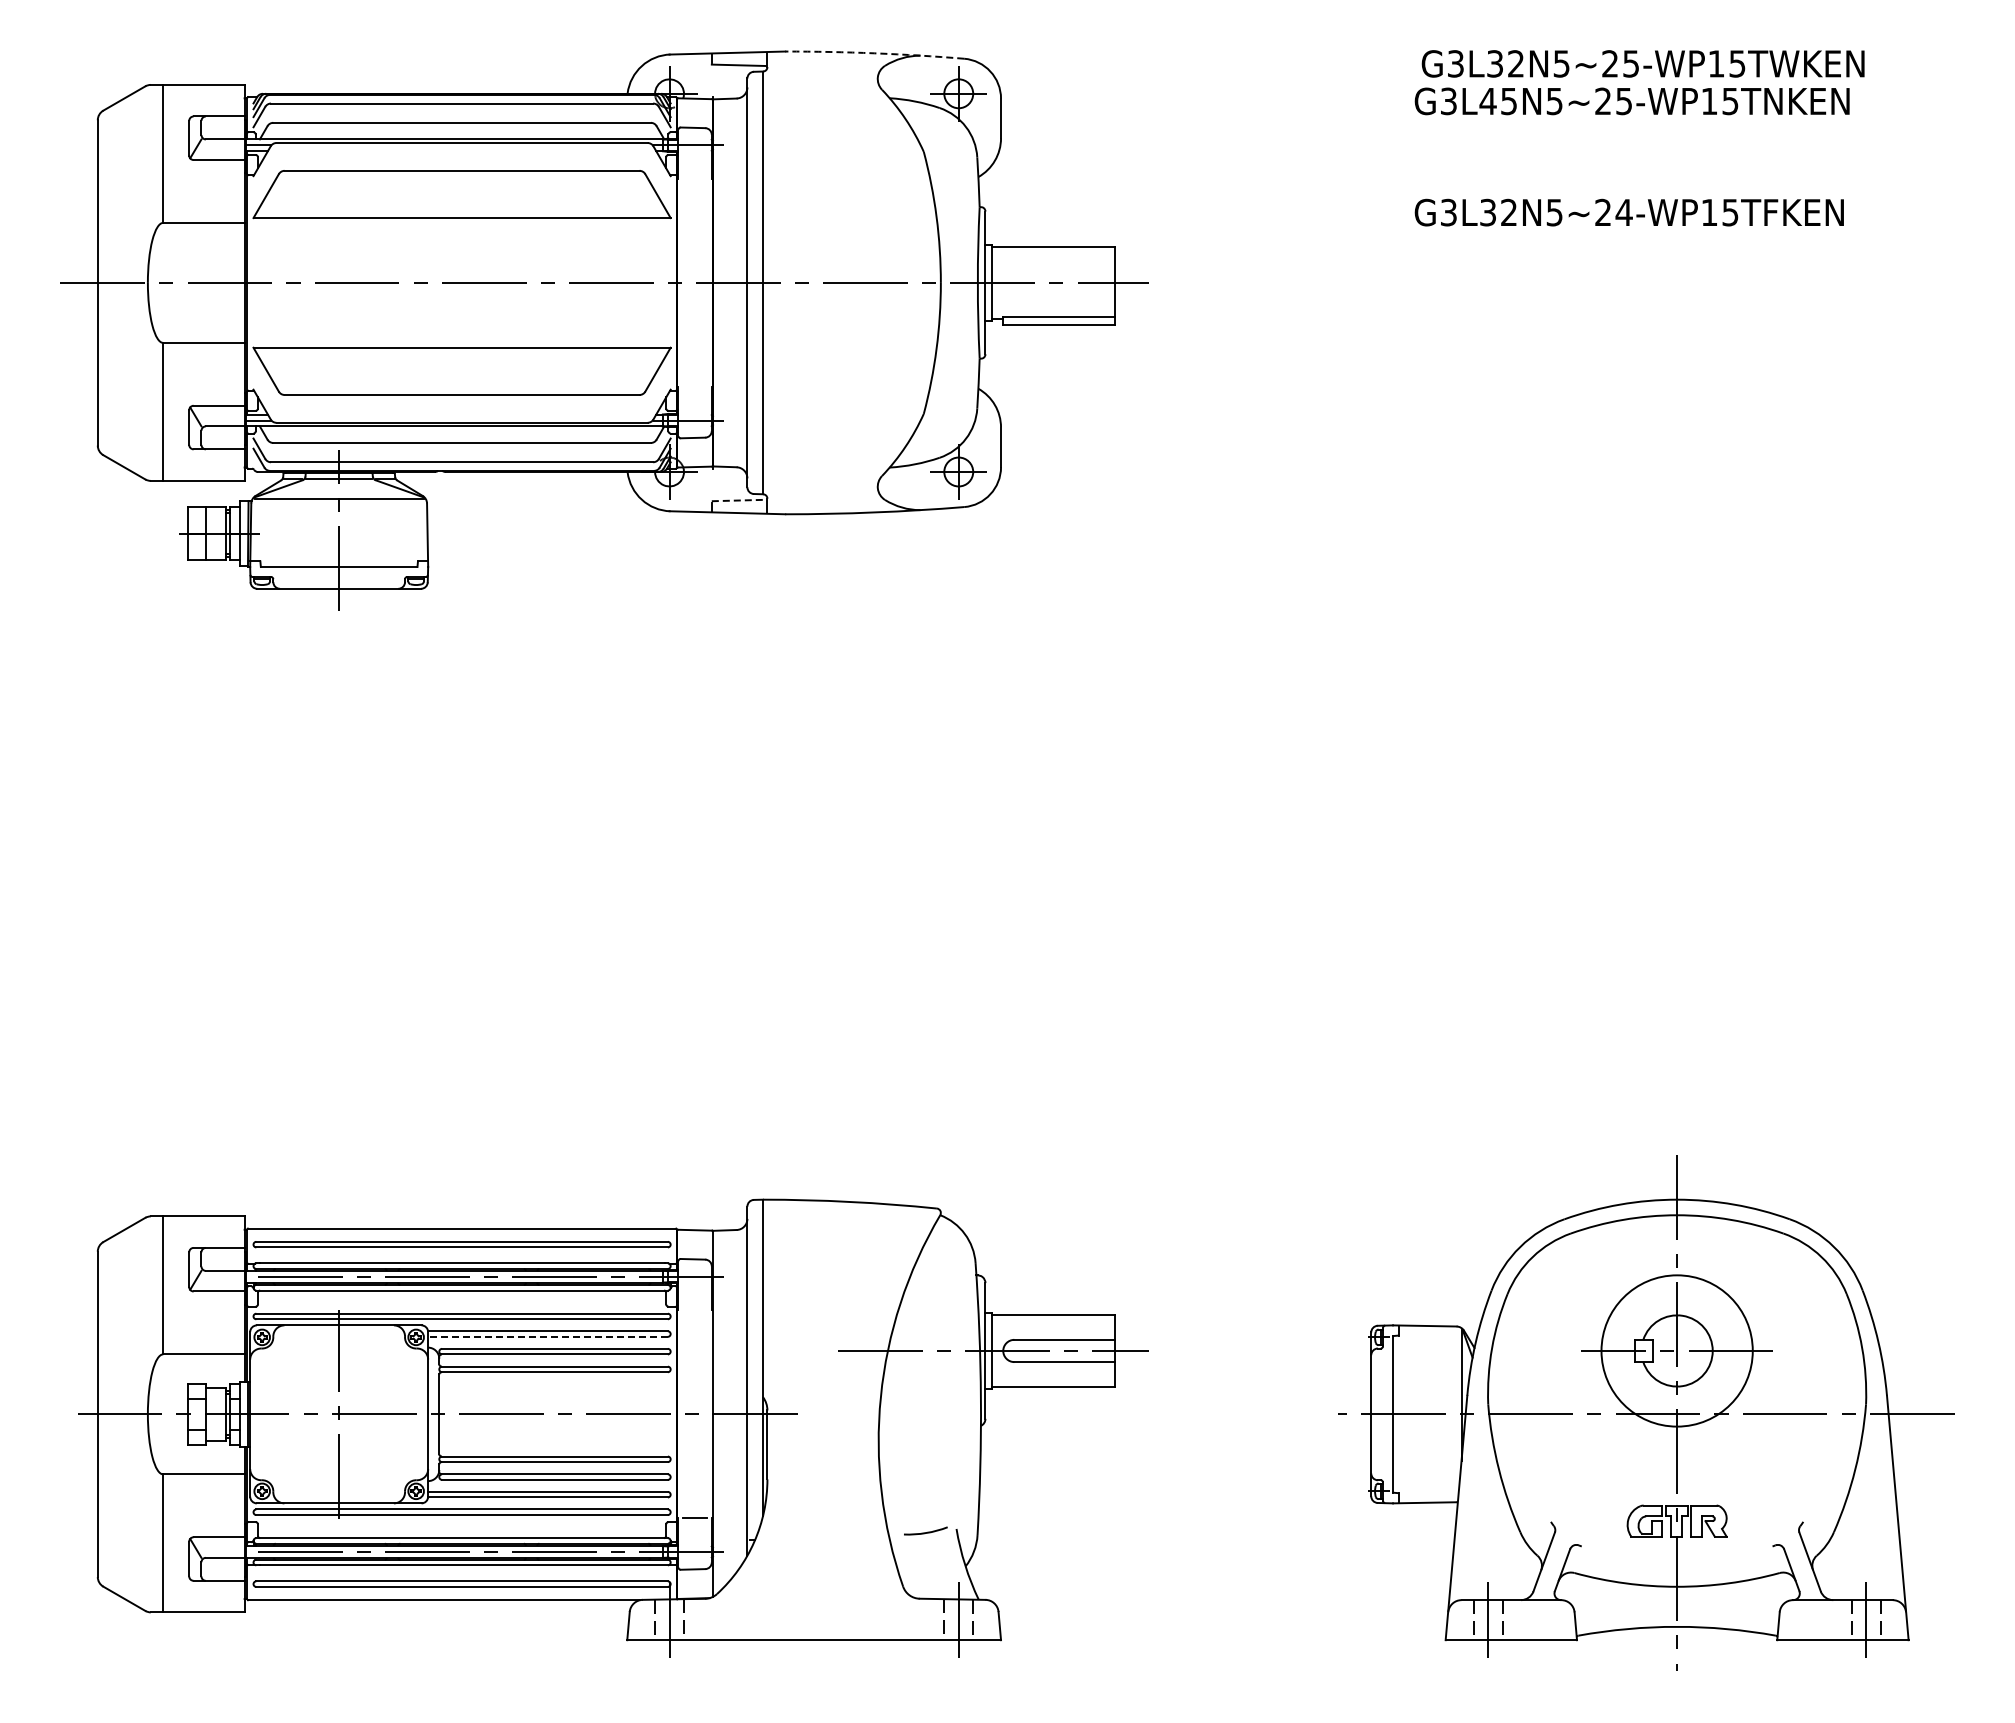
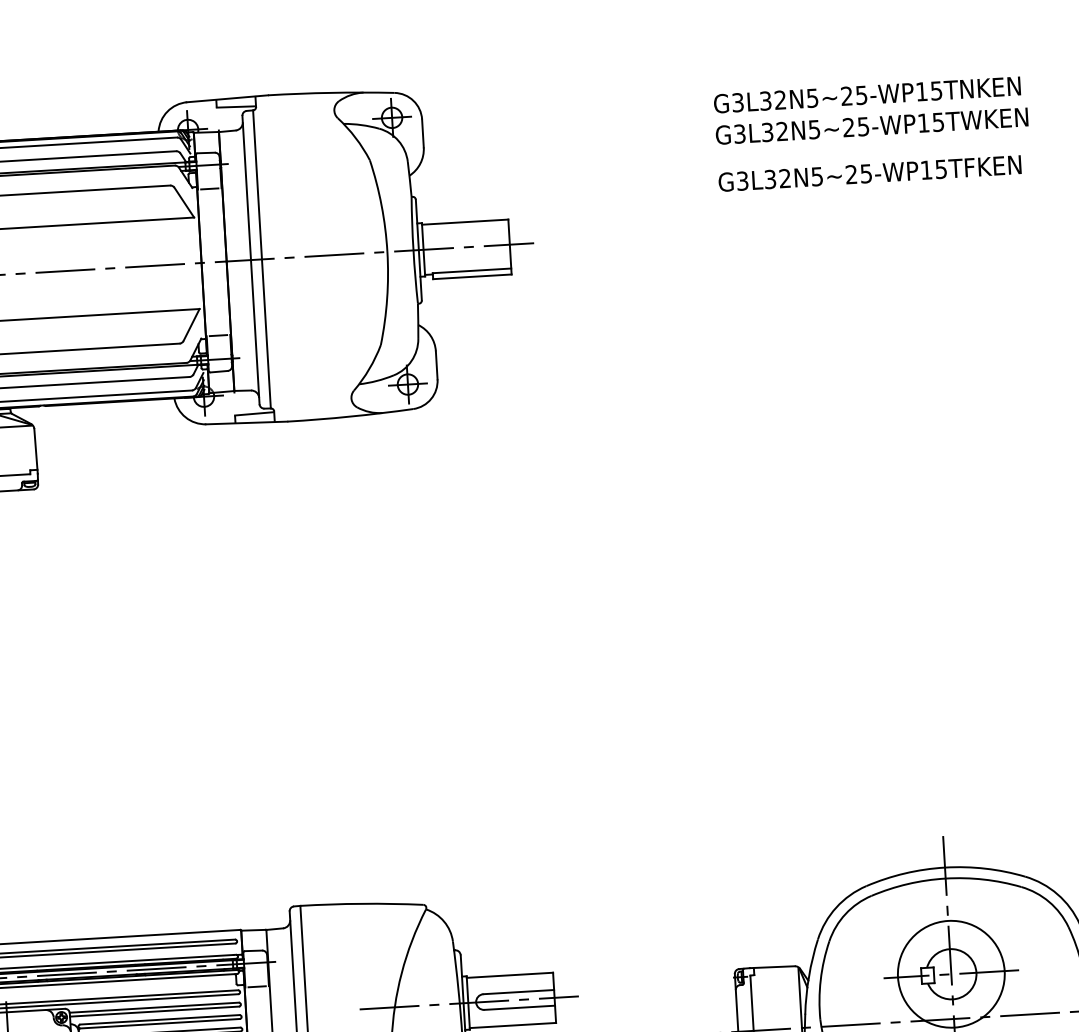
arc: (874, 53) -> (331, 92), dashed -> solid
text: (1642, 63) -> (871, 125), moved
text: (1497, 101) -> (772, 100), G3L45N5~25-WP15TNKEN -> G3L32N5~25-WP15TNKEN
line: (694, 178) -> (209, 188), added
text: (1623, 212) -> (865, 173), G3L32N5~24-WP15TFKEN -> G3L32N5~25-WP15TFKEN
line: (694, 386) -> (218, 335), added
line: (738, 500) -> (253, 413), dashed -> solid
line: (694, 1310) -> (256, 986), added
line: (548, 1336) -> (154, 1011), dashed -> solid

